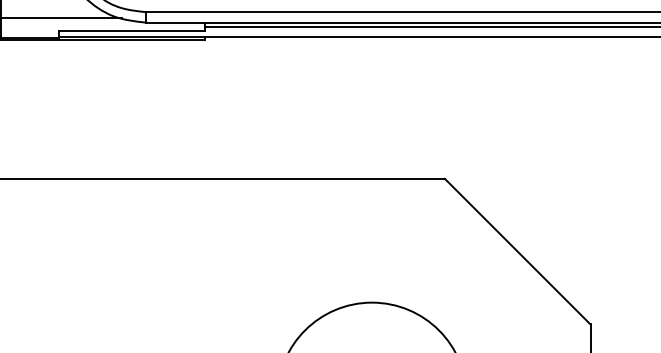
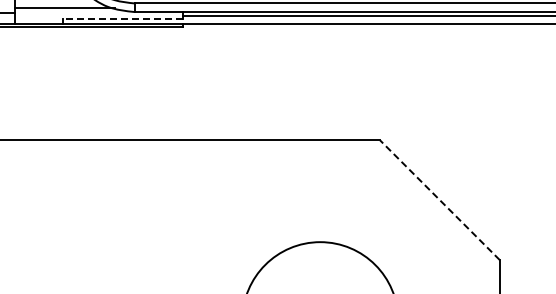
line: (131, 30) -> (122, 18), solid -> dashed
line: (517, 251) -> (439, 200), solid -> dashed

